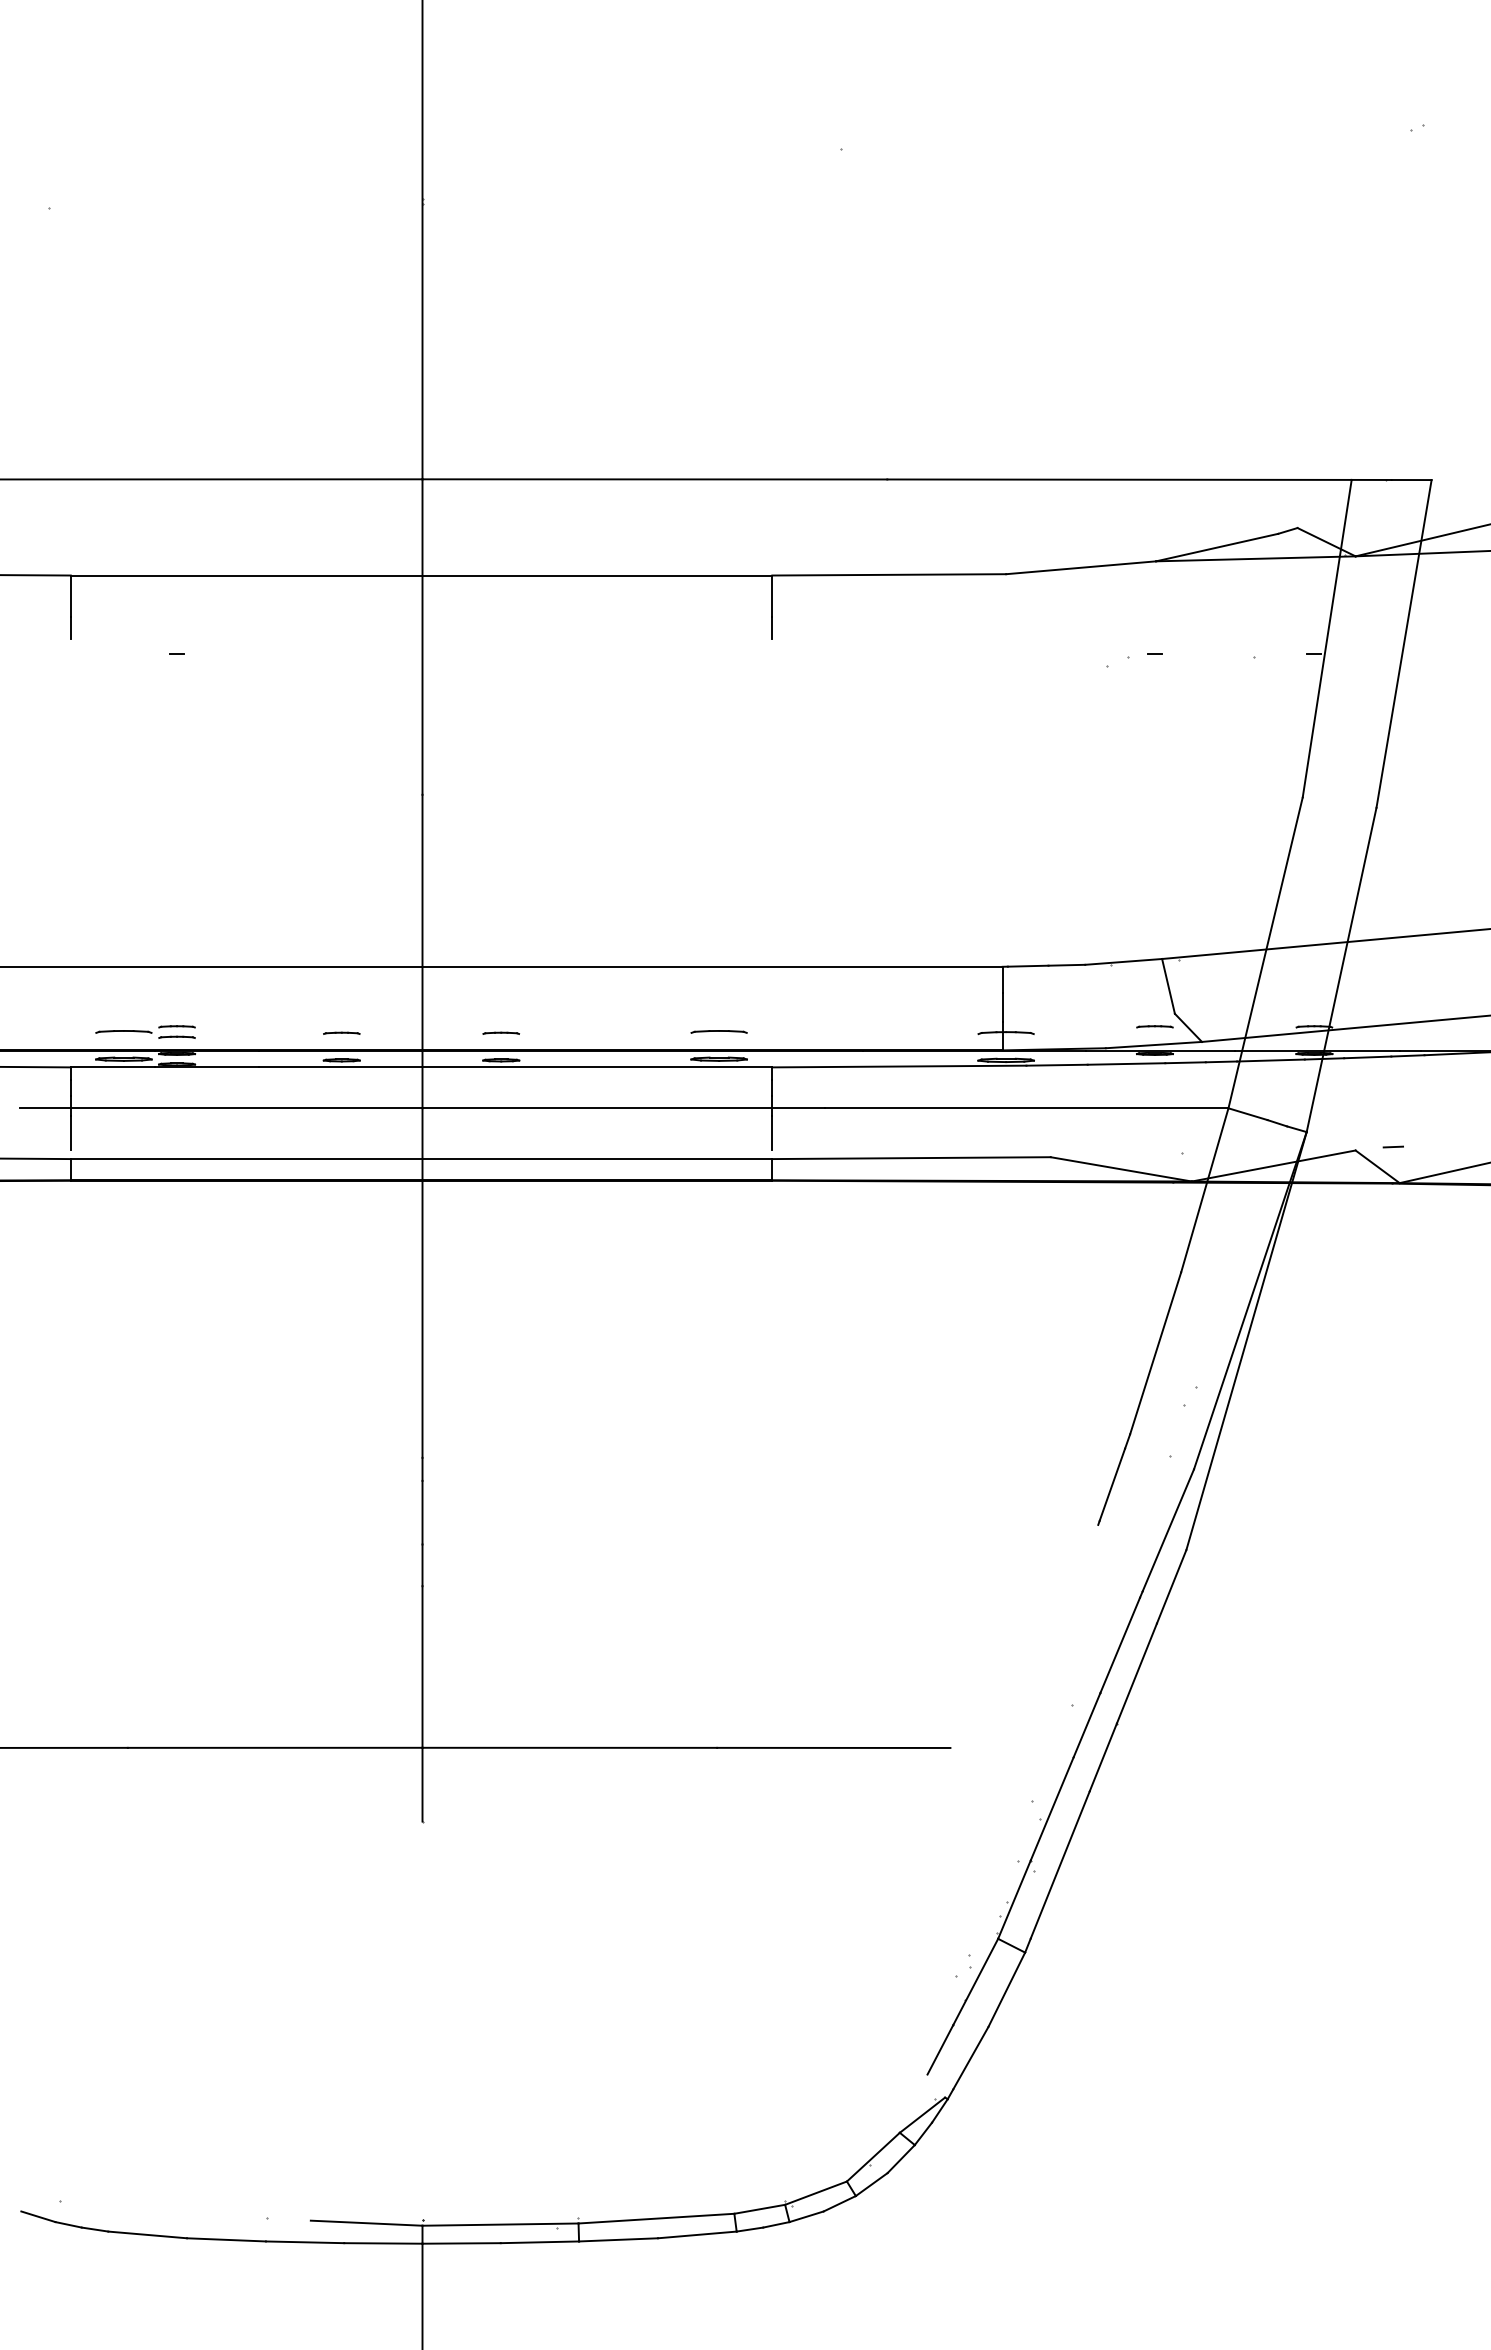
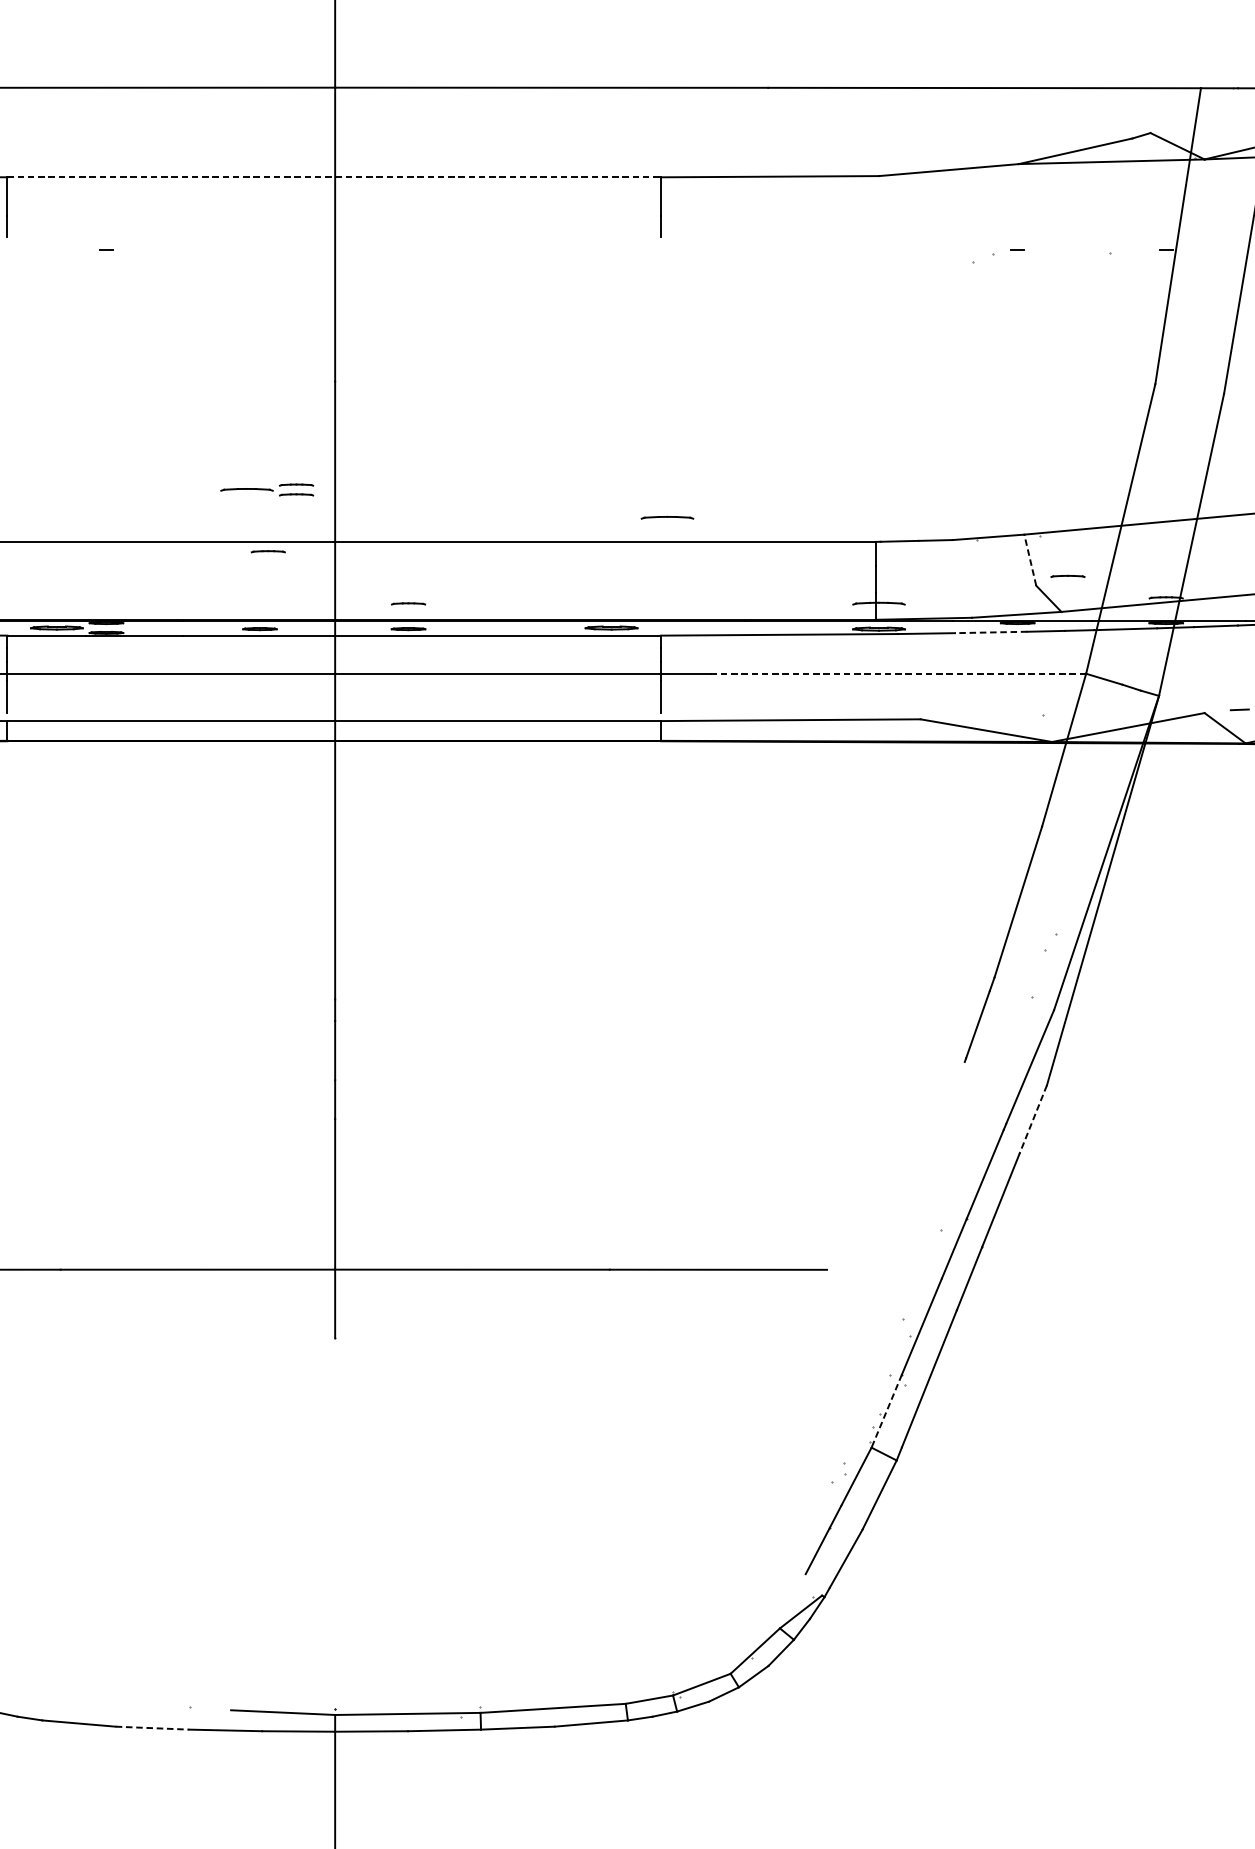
line: (421, 575) -> (334, 177), solid -> dashed
line: (1168, 985) -> (1030, 559), solid -> dashed
line: (1154, 1026) -> (1067, 576), moved
part: (145, 1031) -> (267, 489), moved
line: (718, 1031) -> (666, 517), moved
line: (341, 1032) -> (268, 550), moved
line: (1126, 1063) -> (991, 632), solid -> dashed
line: (1026, 1108) -> (897, 673), solid -> dashed
line: (1171, 1586) -> (1033, 1119), solid -> dashed
line: (1014, 1900) -> (886, 1411), solid -> dashed
line: (226, 2239) -> (152, 1727), solid -> dashed

